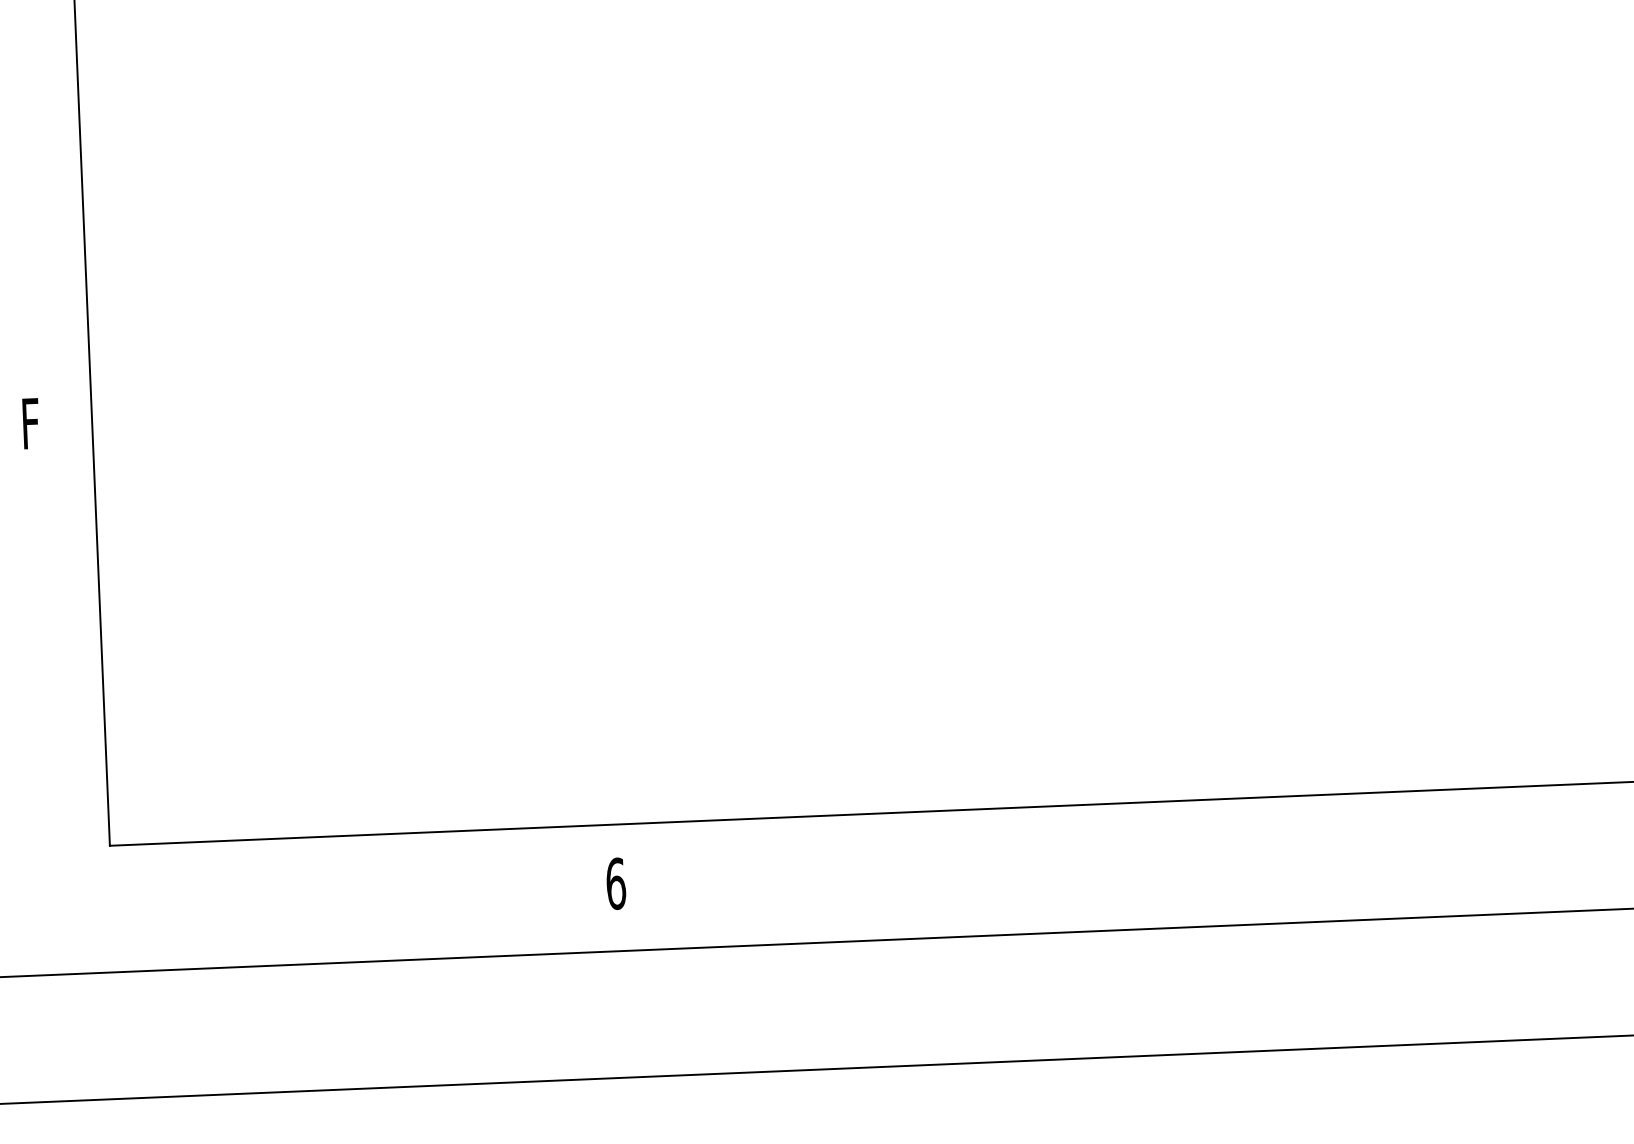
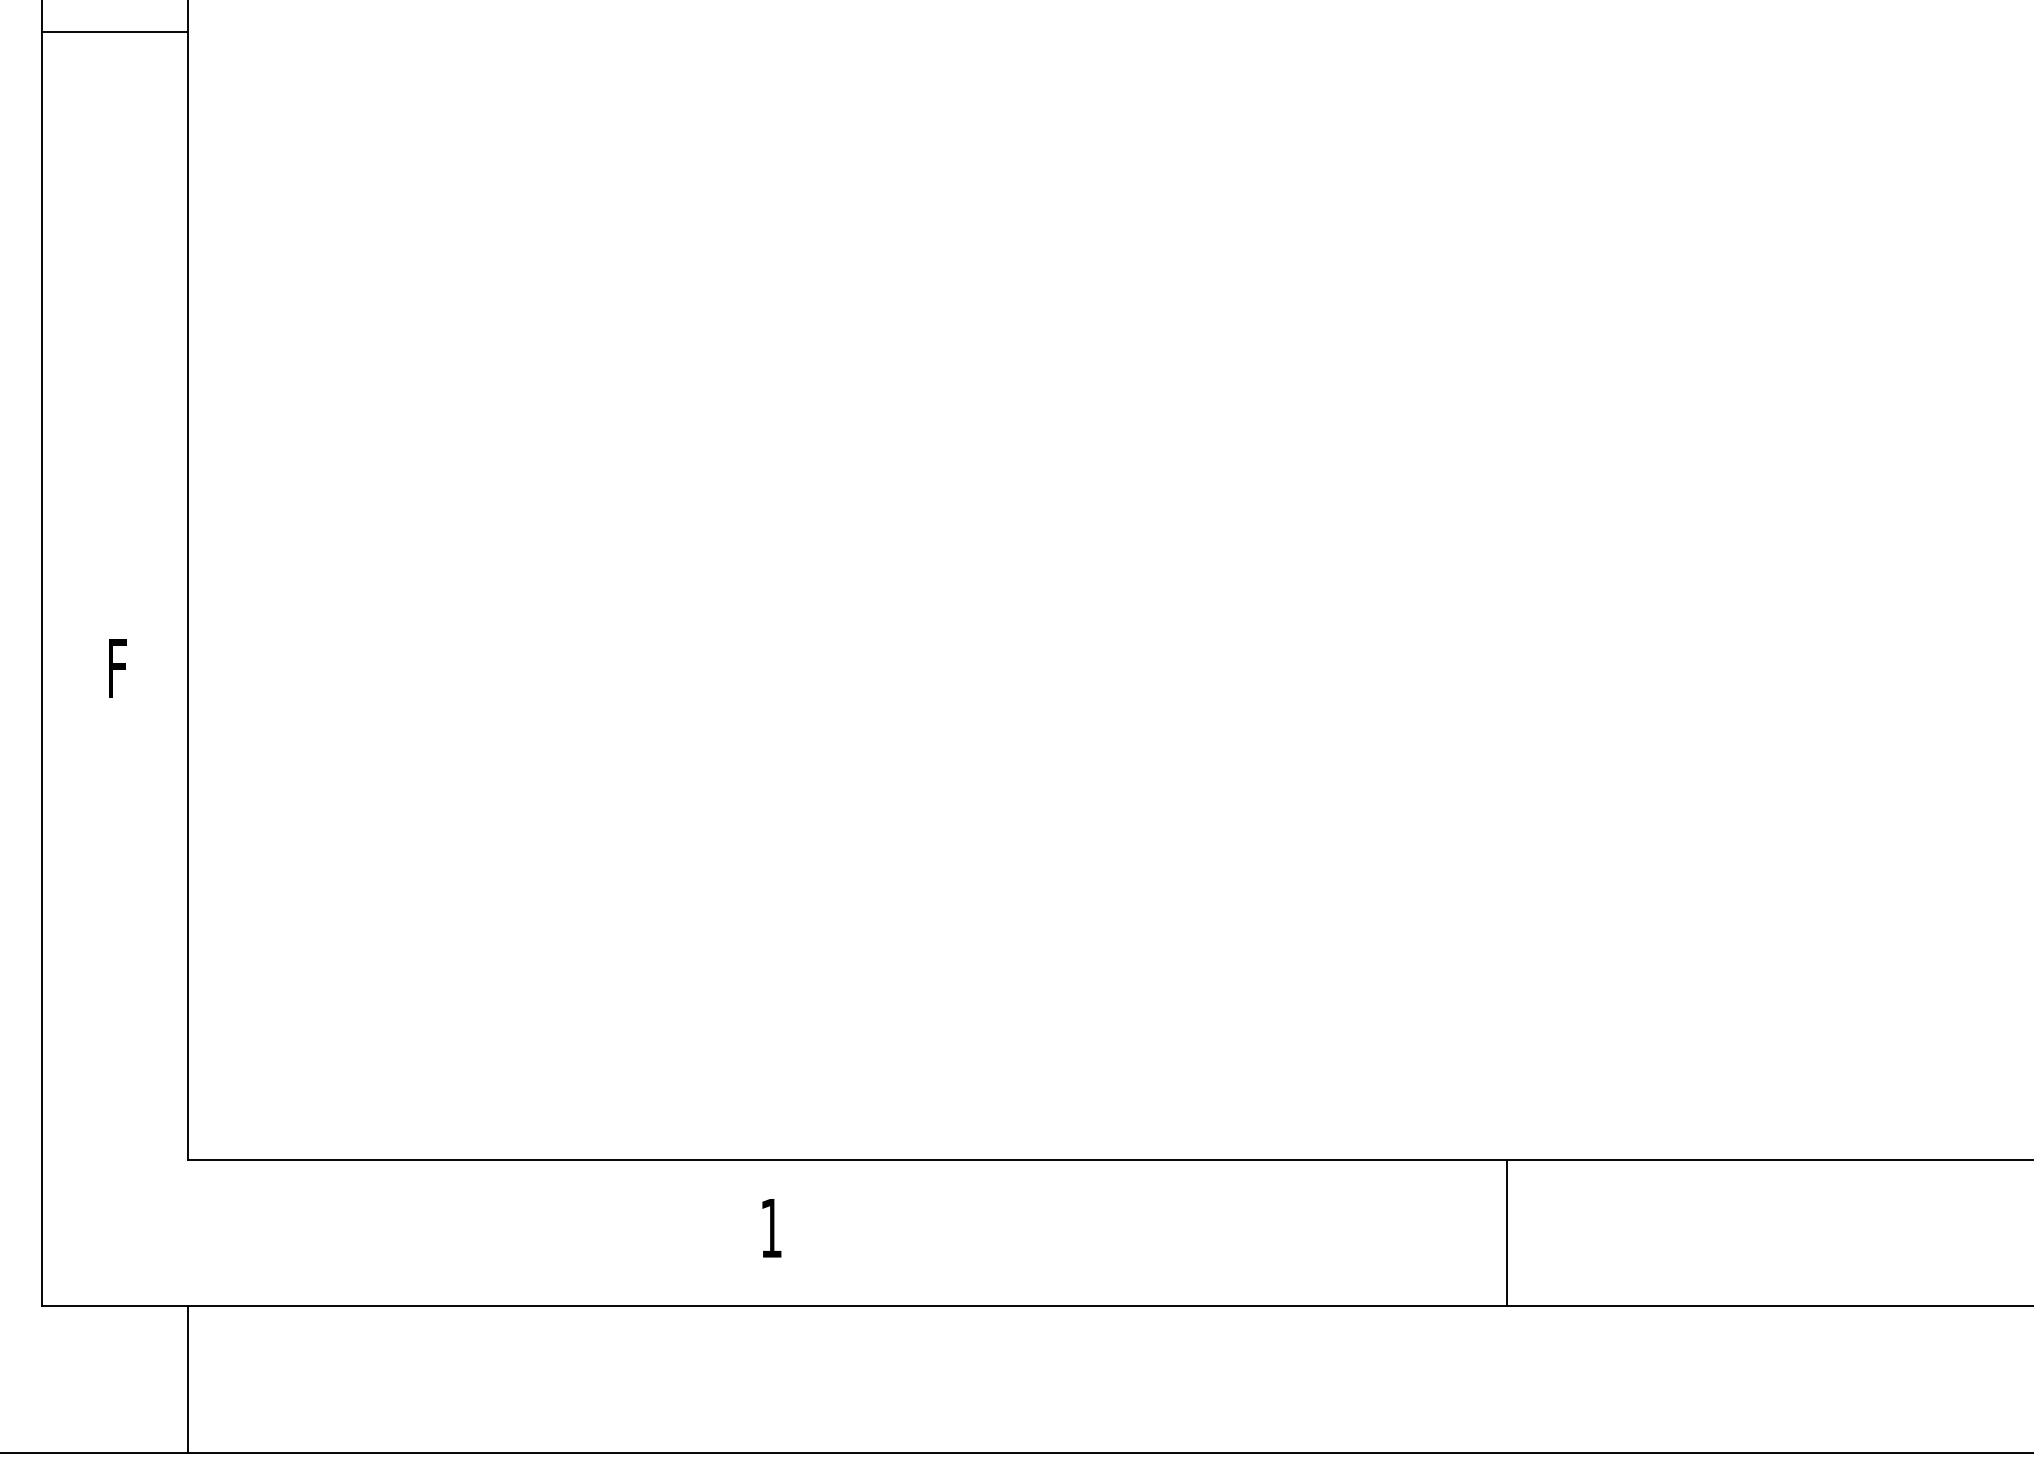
line: (1251, 860) -> (1506, 1232), added
text: (616, 884) -> (771, 1228), 6 -> 1
line: (117, 1035) -> (188, 1379), added

